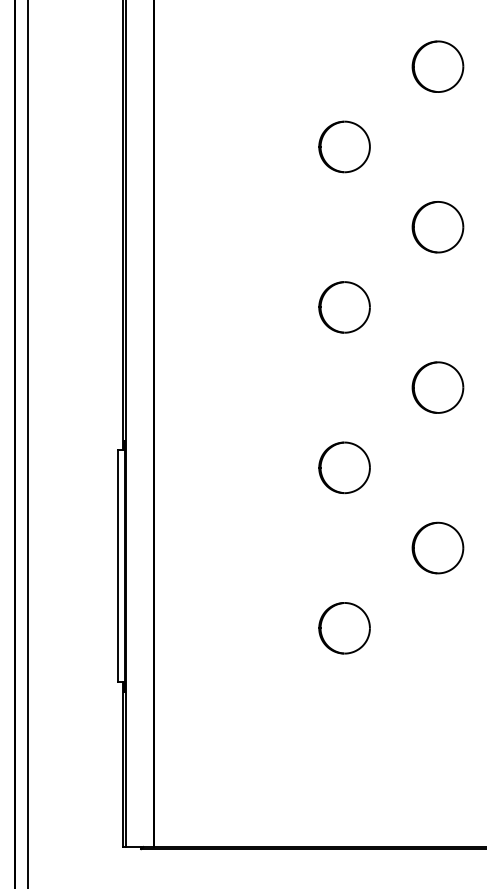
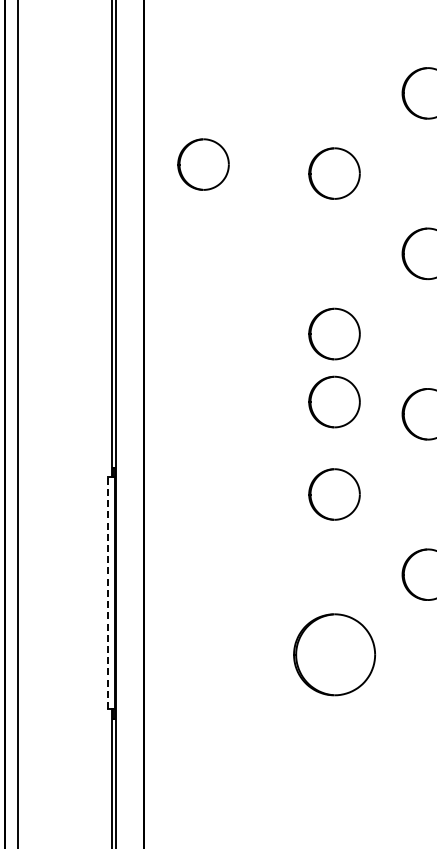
part: (213, 137) -> (203, 164), added
part: (344, 375) -> (334, 402), added
line: (117, 565) -> (107, 592), solid -> dashed
part: (344, 628) -> (334, 655), size x1.6

